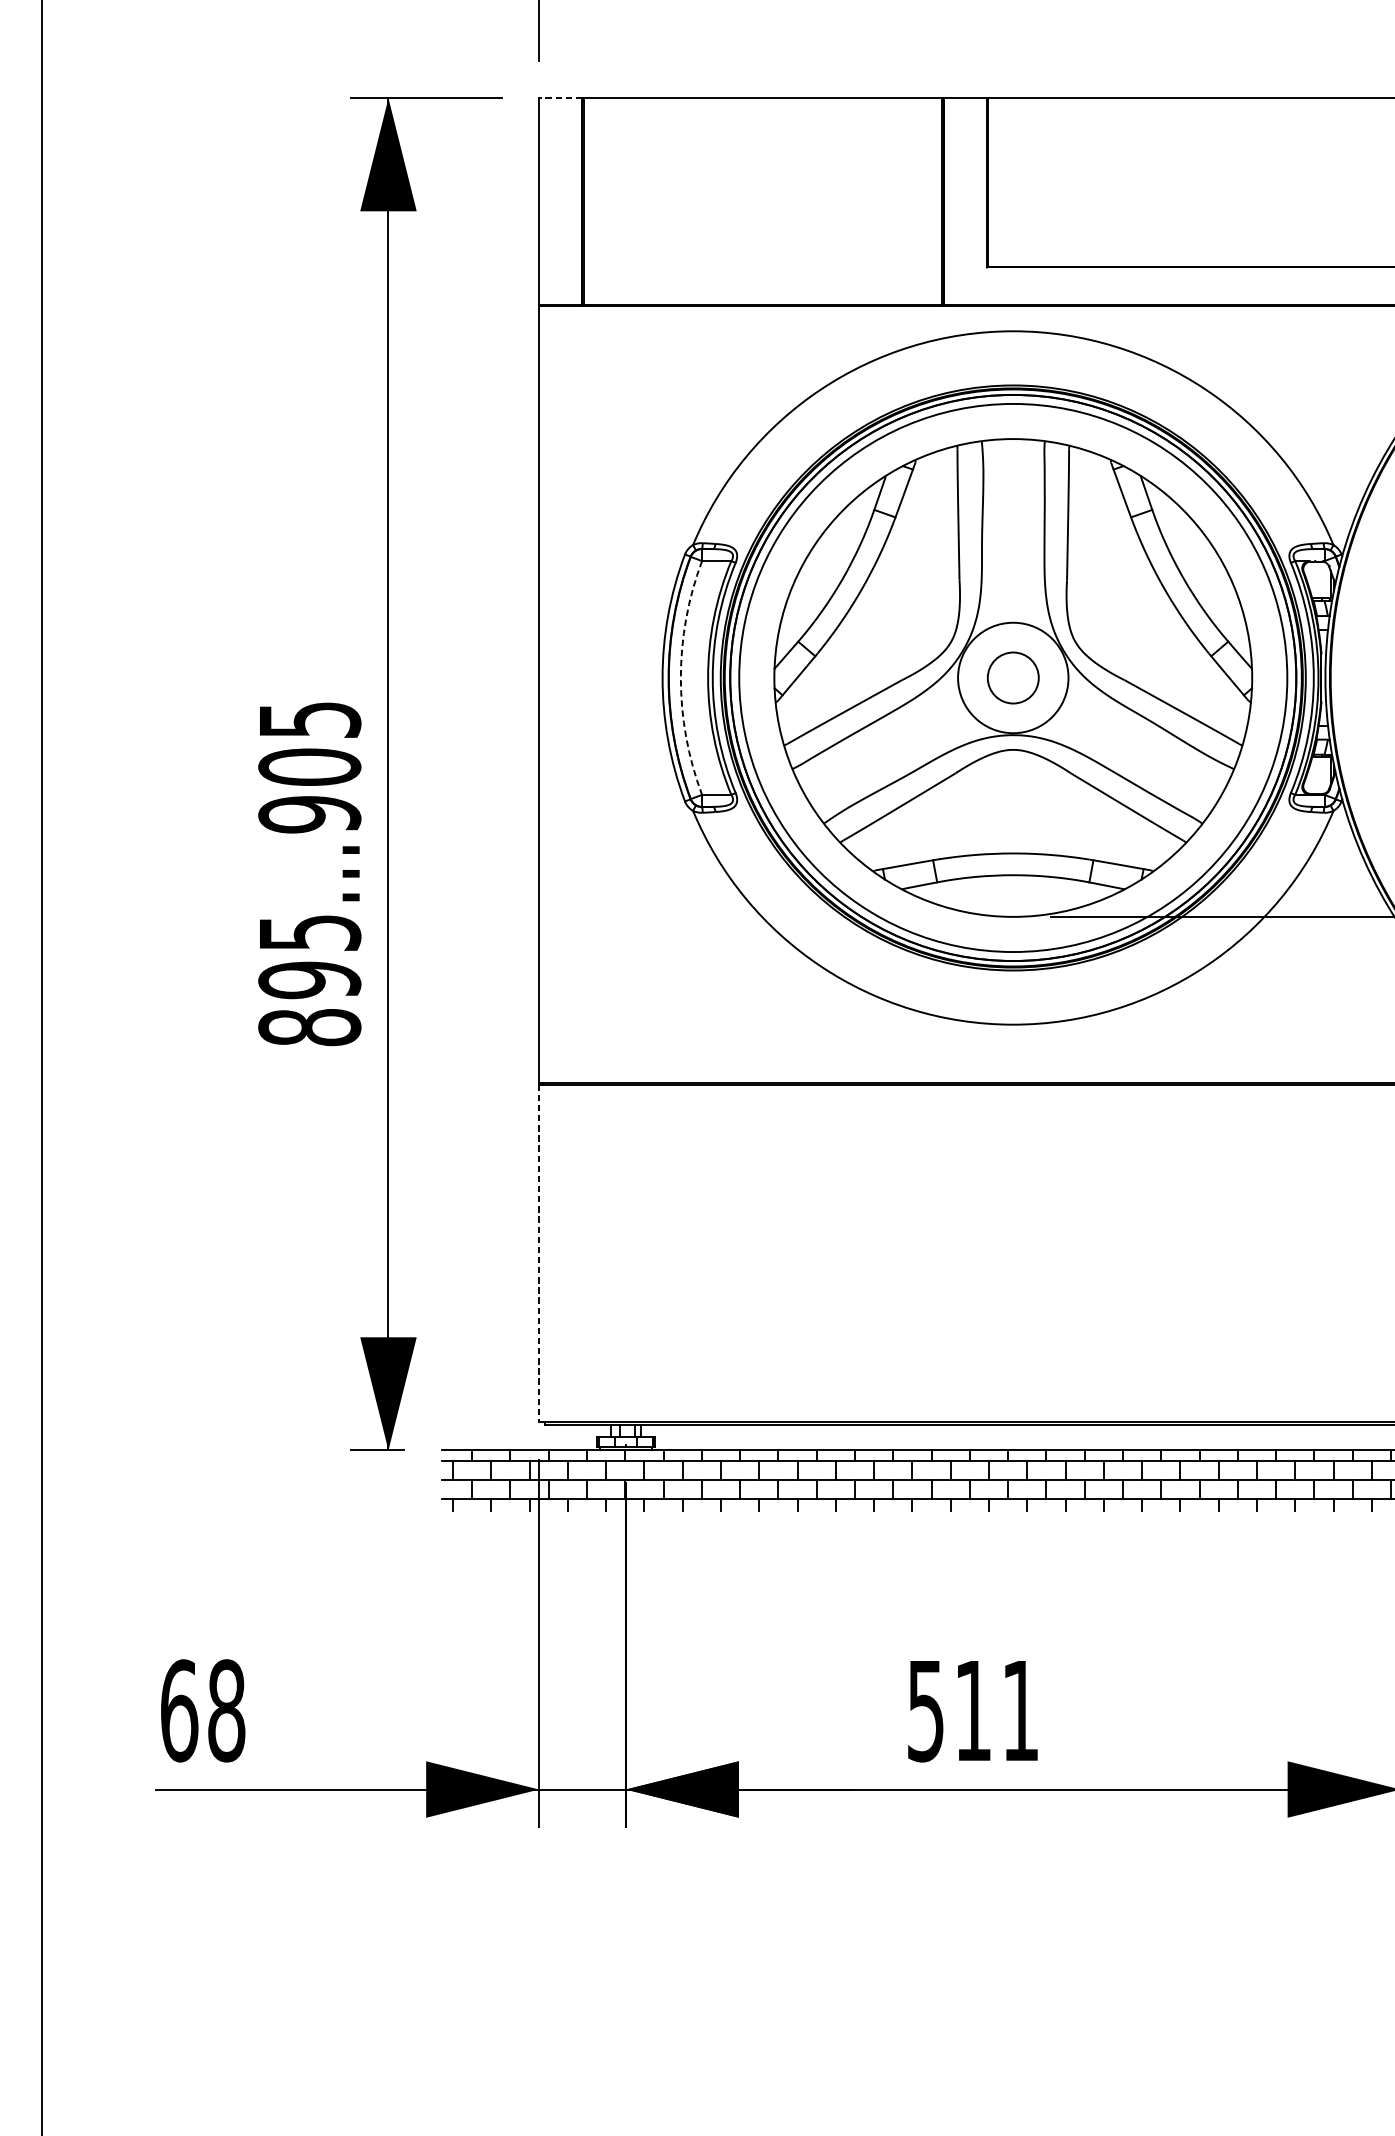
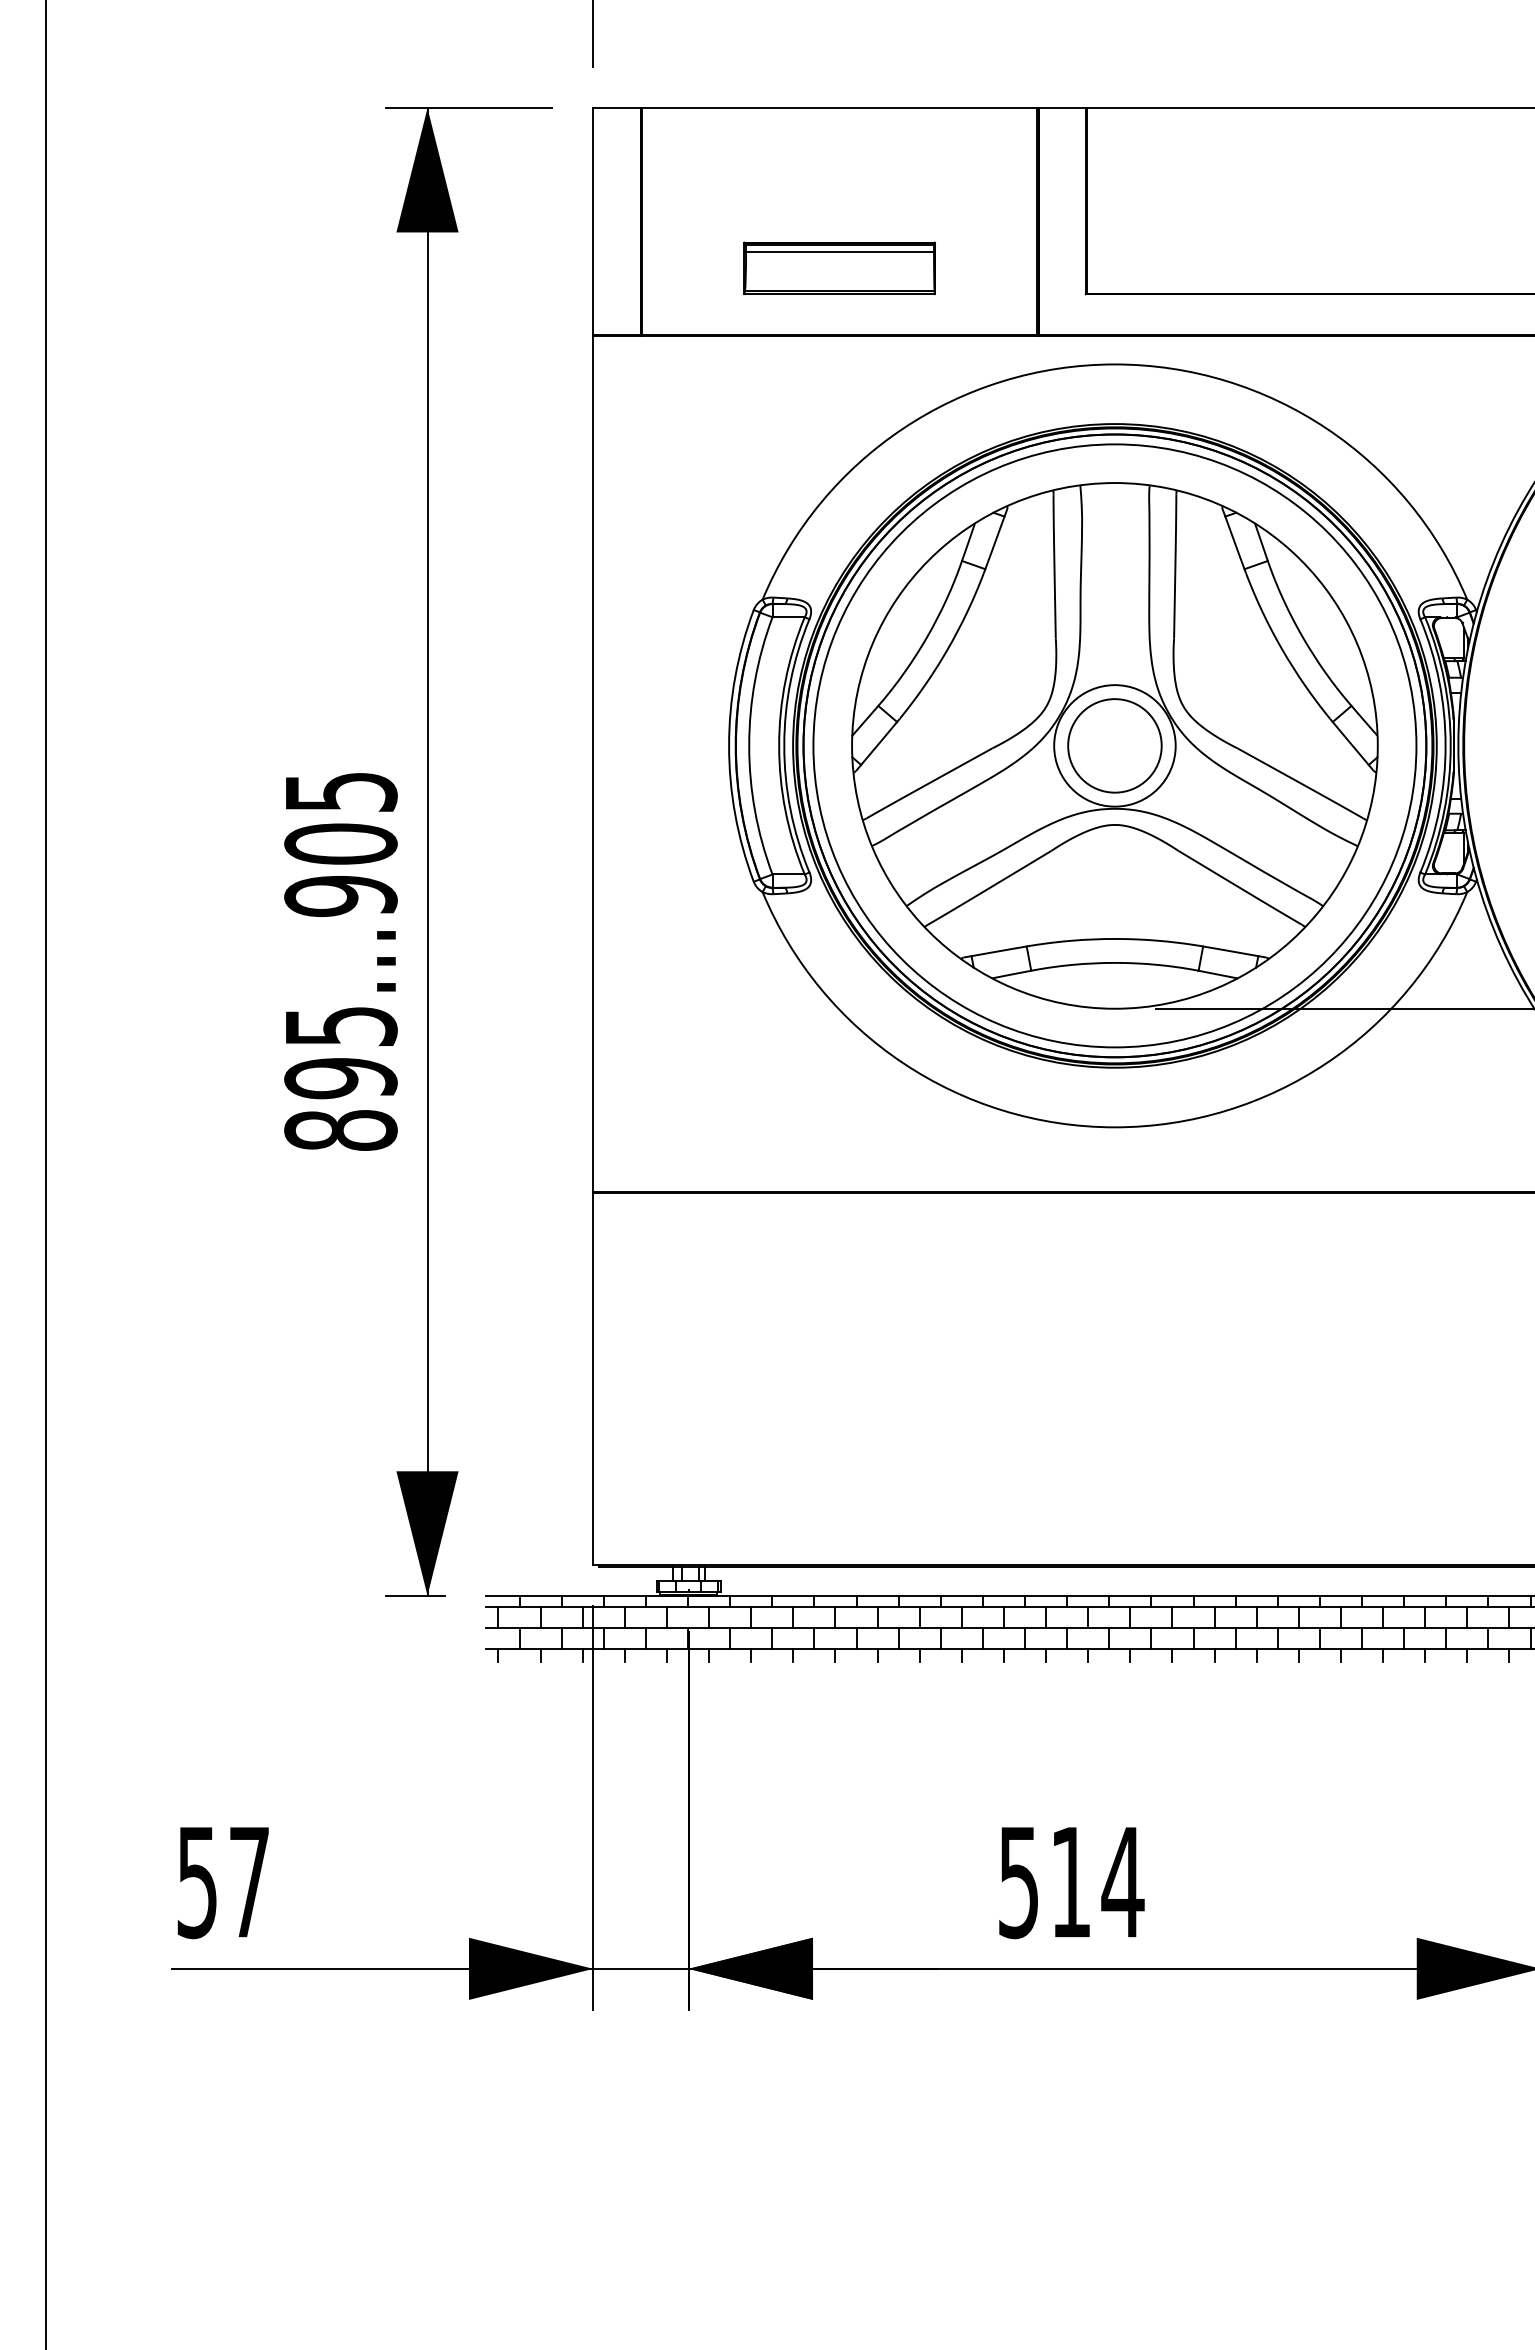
line: (560, 98) -> (616, 108), dashed -> solid
part: (762, 244) -> (839, 268), added
arc: (681, 677) -> (749, 745), dashed -> solid
circle: (1012, 677) -> (1114, 745), size x1.67
line: (539, 1253) -> (593, 1379), dashed -> solid
text: (203, 1711) -> (223, 1882), 68 -> 57
text: (1020, 1711) -> (1122, 1882), 511 -> 514

